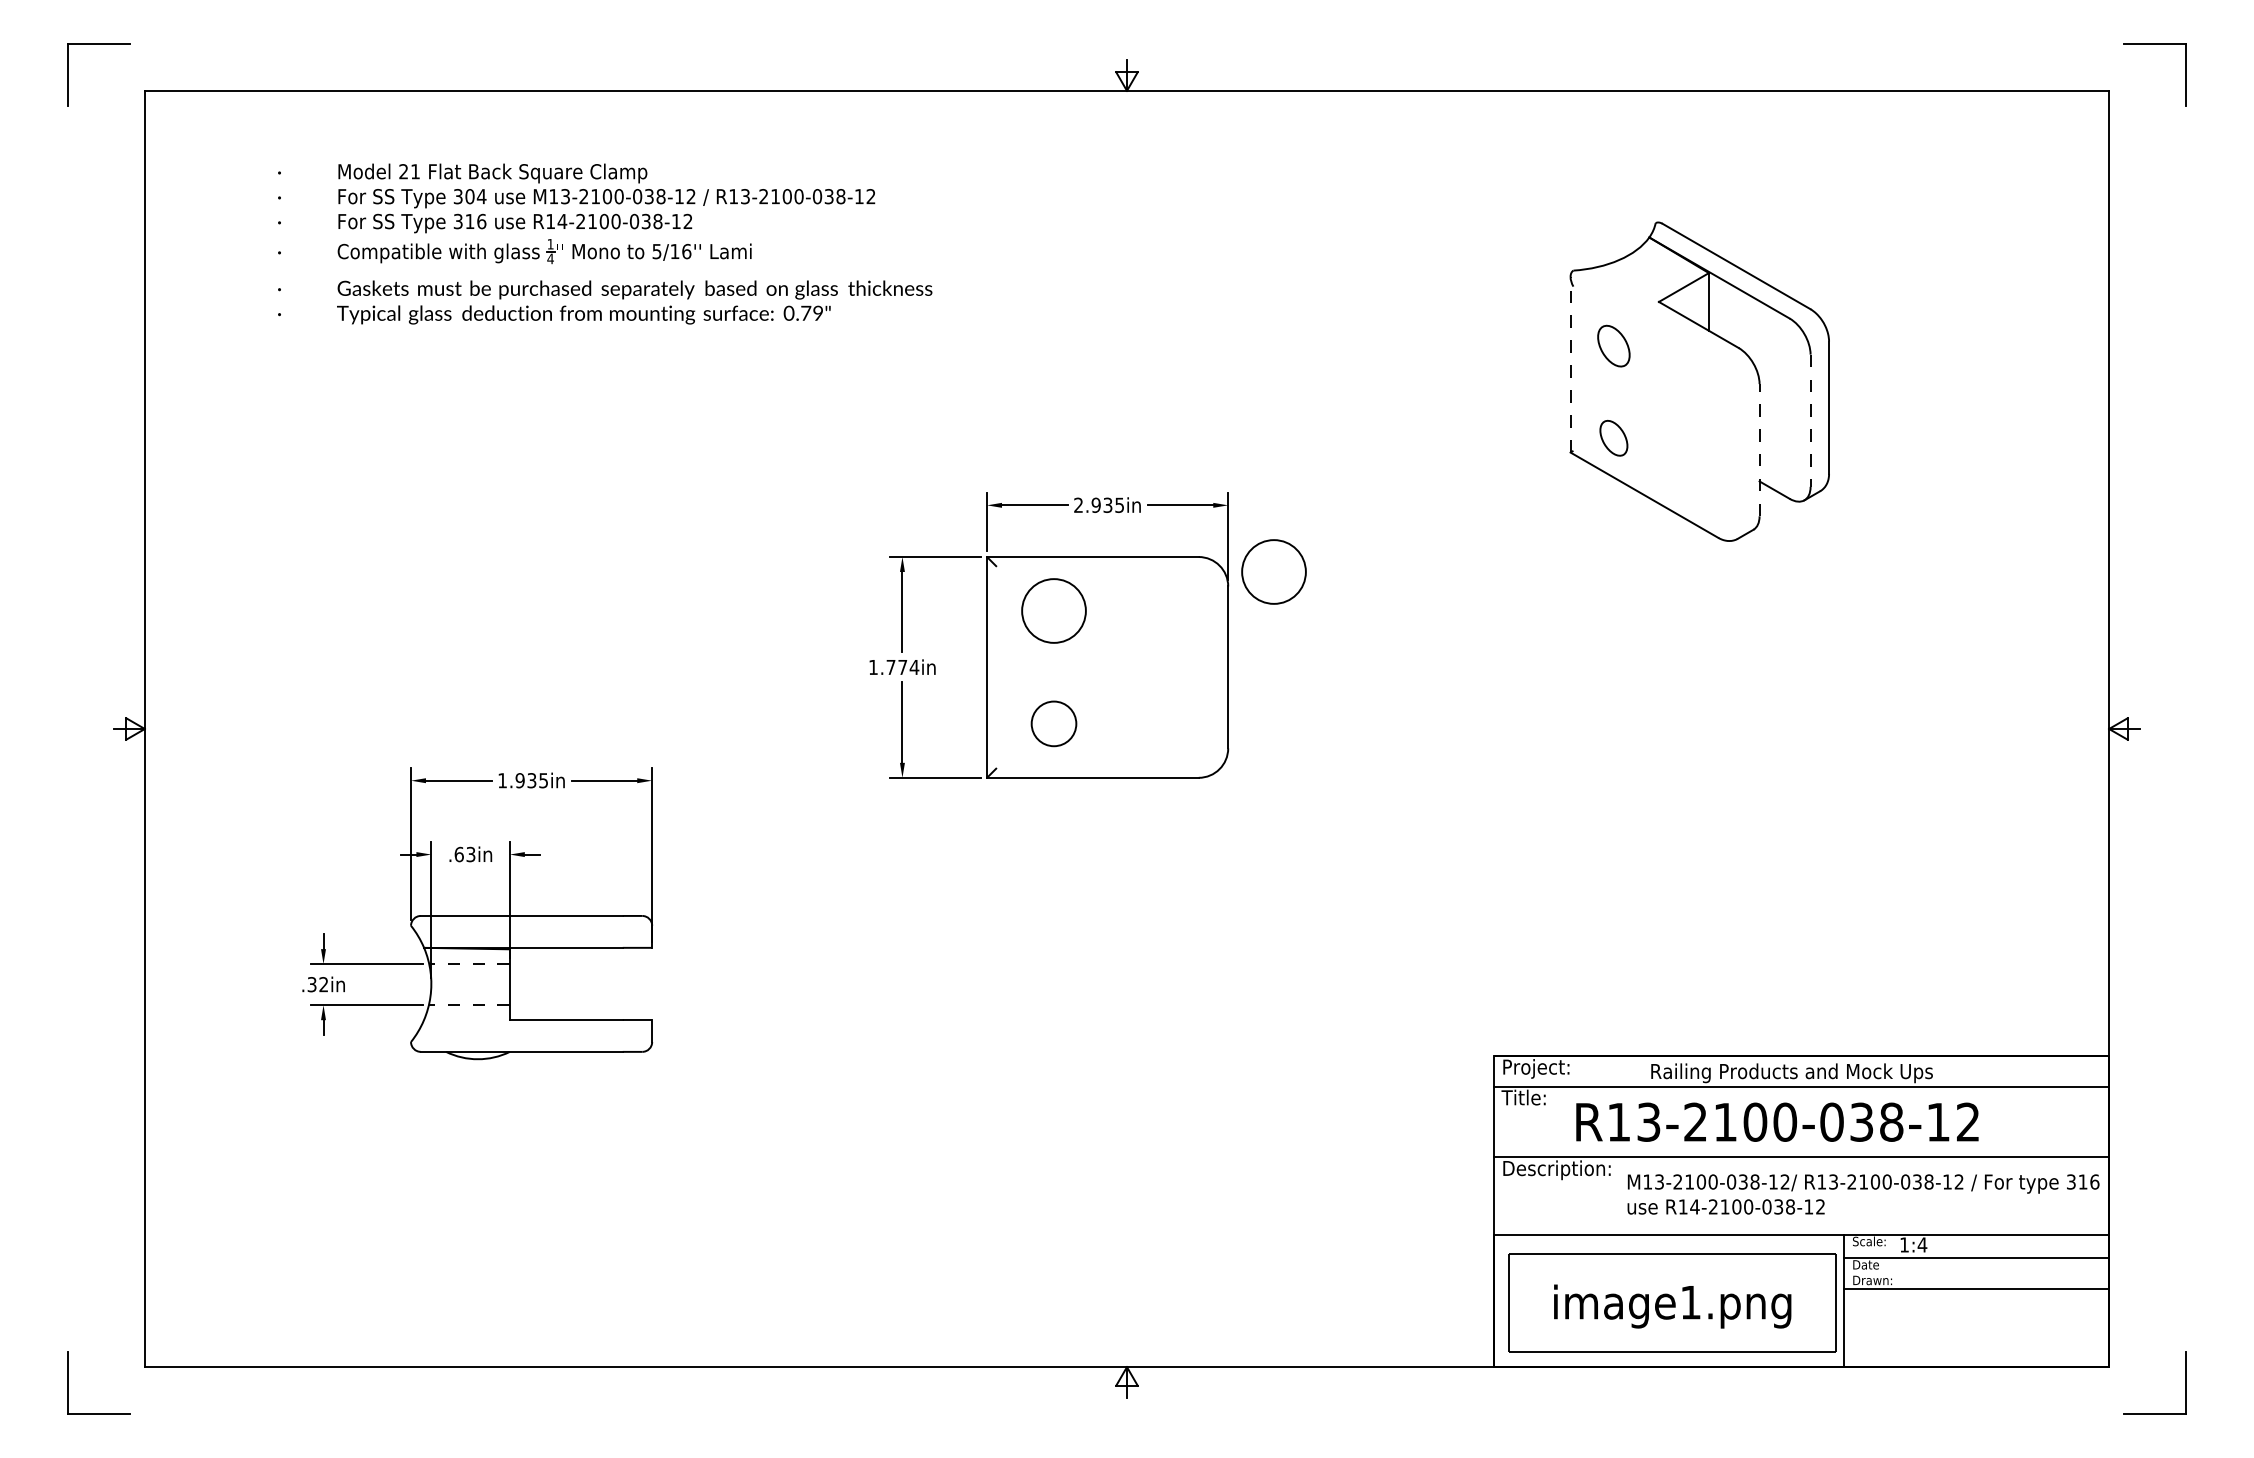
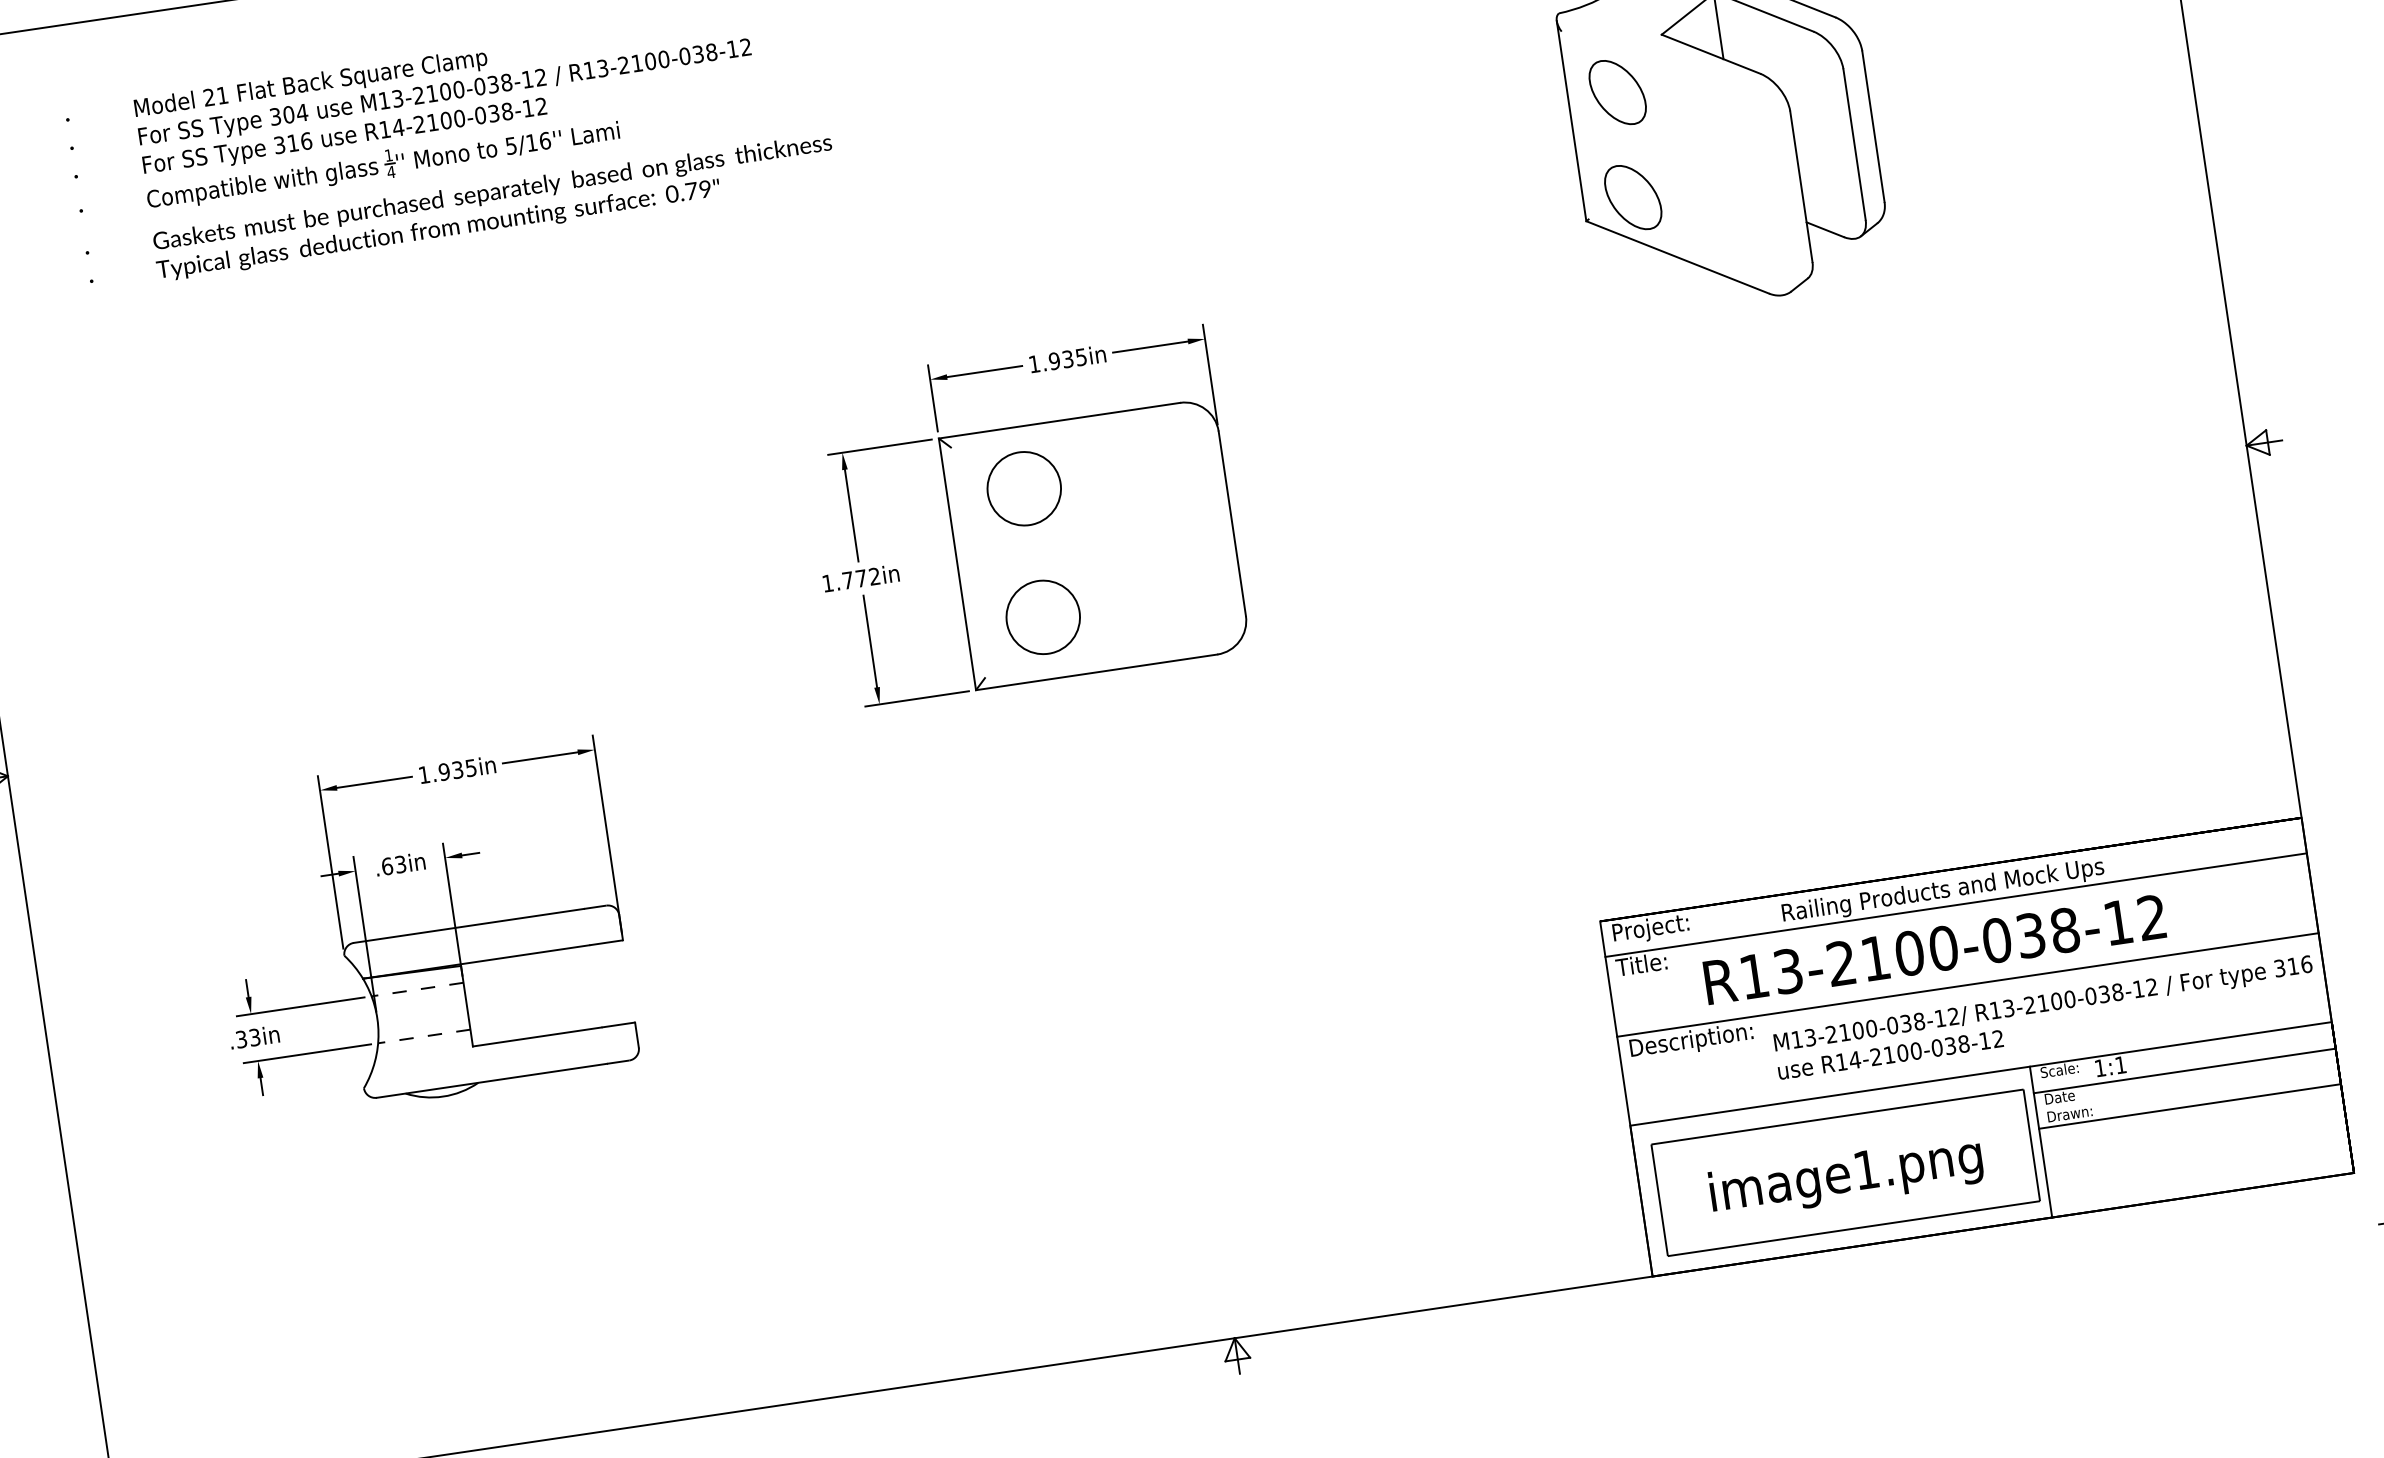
circle: (1613, 346) -> (1617, 93), size x1.43
line: (1570, 364) -> (1571, 120), dashed -> solid
line: (1810, 421) -> (1854, 145), dashed -> solid
circle: (1613, 438) -> (1632, 197), size x1.67
line: (1759, 449) -> (1801, 185), dashed -> solid
text: (1078, 504) -> (1034, 363), 2.935in -> 1.935in
circle: (1273, 571) -> (1267, 406), removed
text: (914, 666) -> (874, 575), 1.774in -> 1.772in
circle: (1053, 723) -> (1042, 617), size x1.43
text: (323, 984) -> (254, 1037), .32in -> .33in
text: (1922, 1244) -> (2120, 1064), 1:4 -> 1:1

